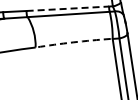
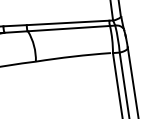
line: (68, 8) -> (68, 22), dashed -> solid
arc: (73, 42) -> (73, 56), dashed -> solid

